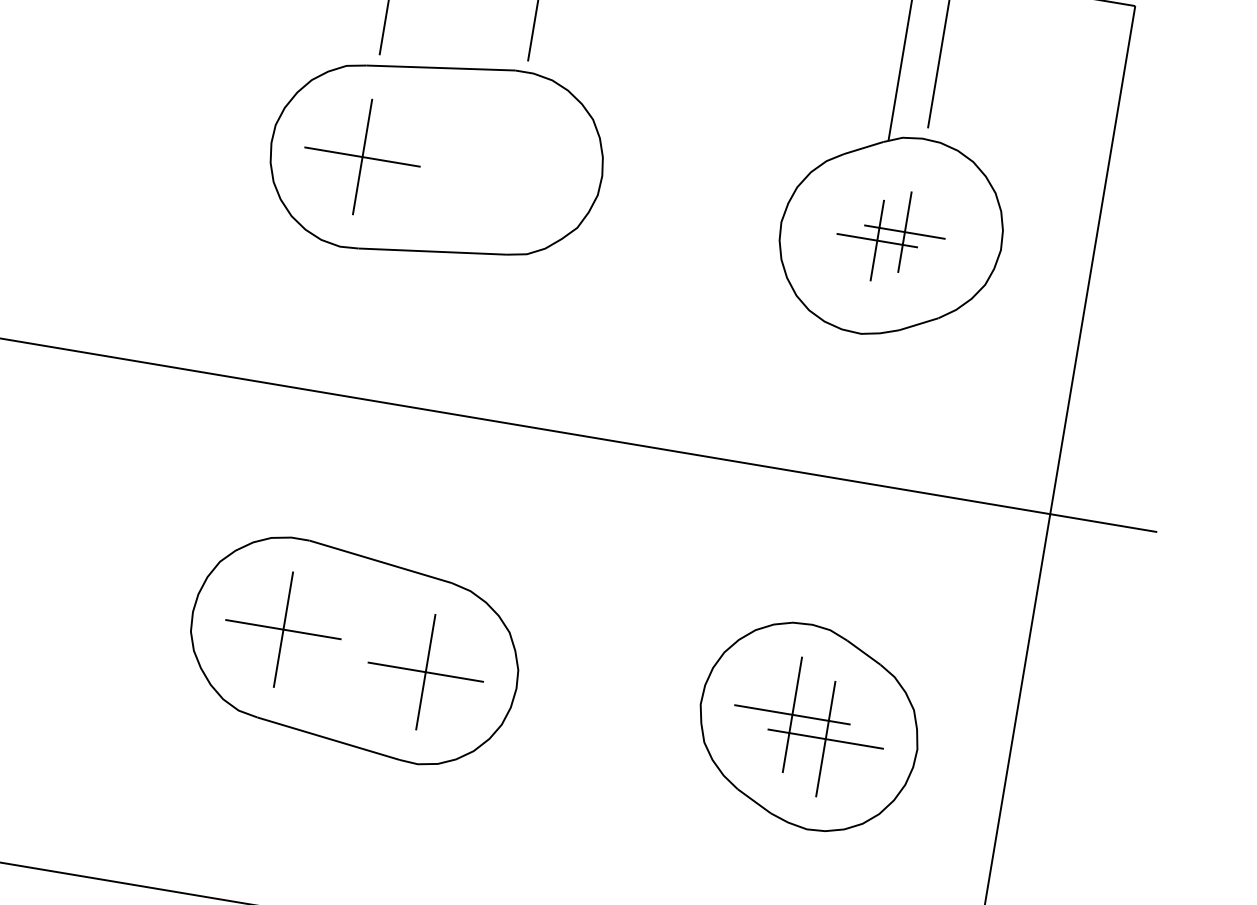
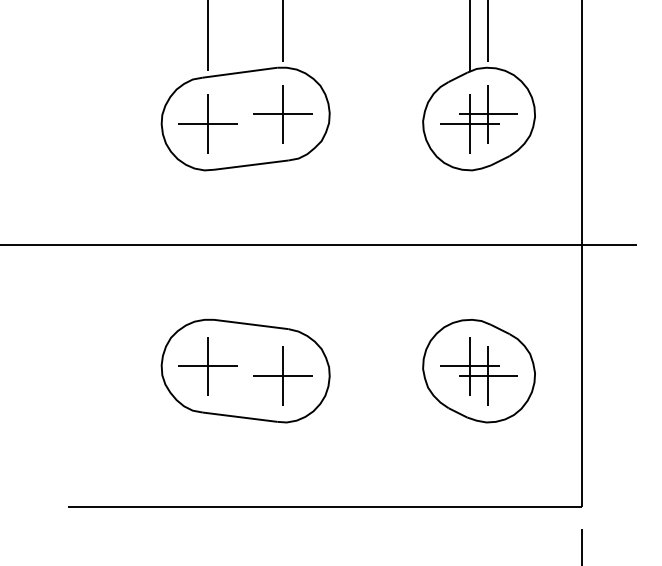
part: (509, 163) -> (282, 114), added
part: (889, 236) -> (478, 119), size x1.43

